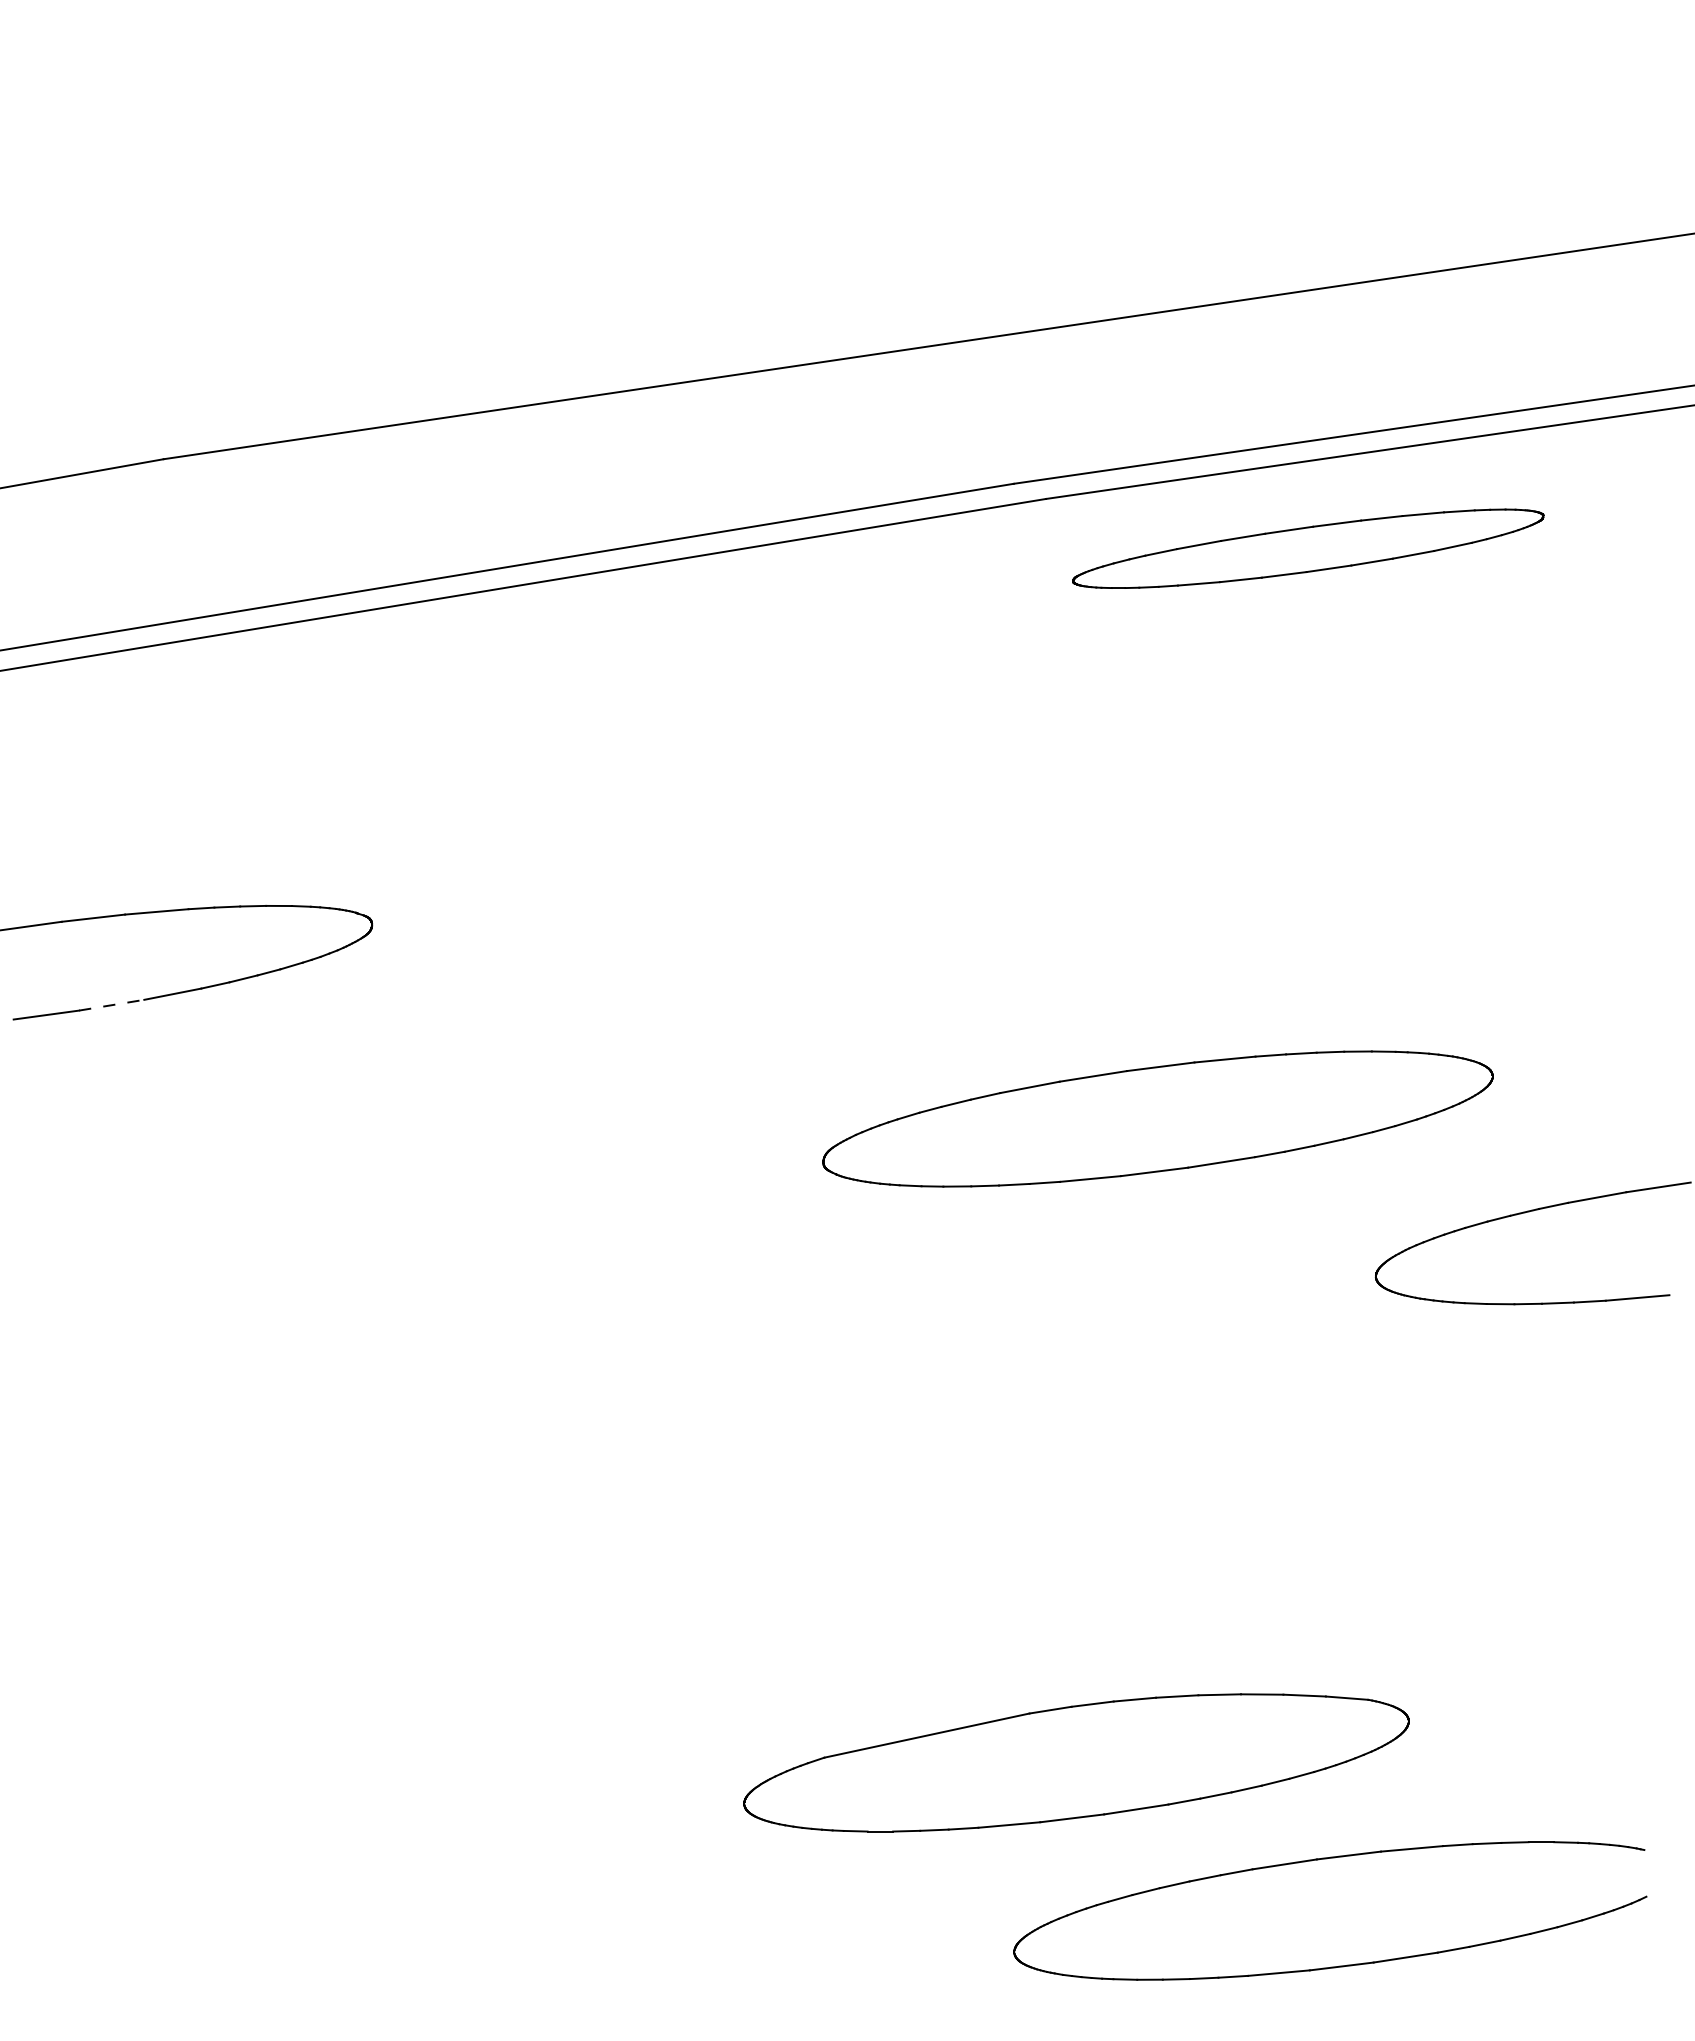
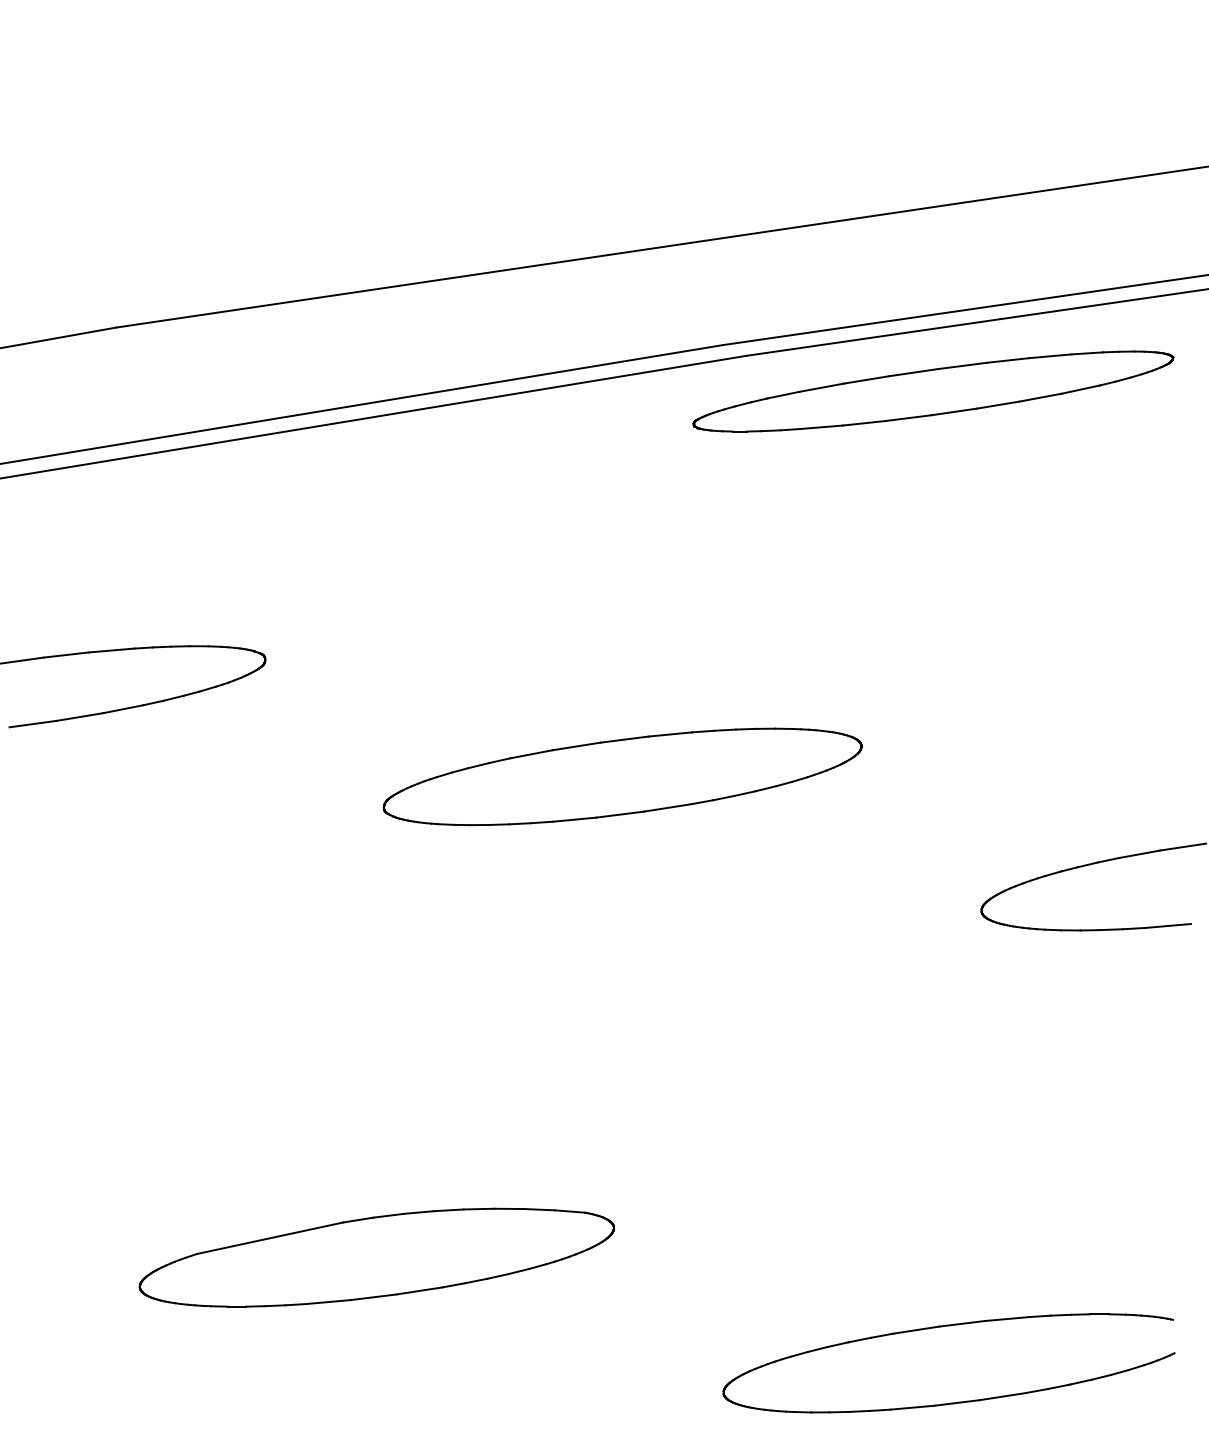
part: (1308, 548) -> (933, 391), size x1.43
line: (112, 1005) -> (80, 717), dashed -> solid
part: (1157, 1118) -> (622, 776), moved
part: (1076, 1762) -> (376, 1257), moved

